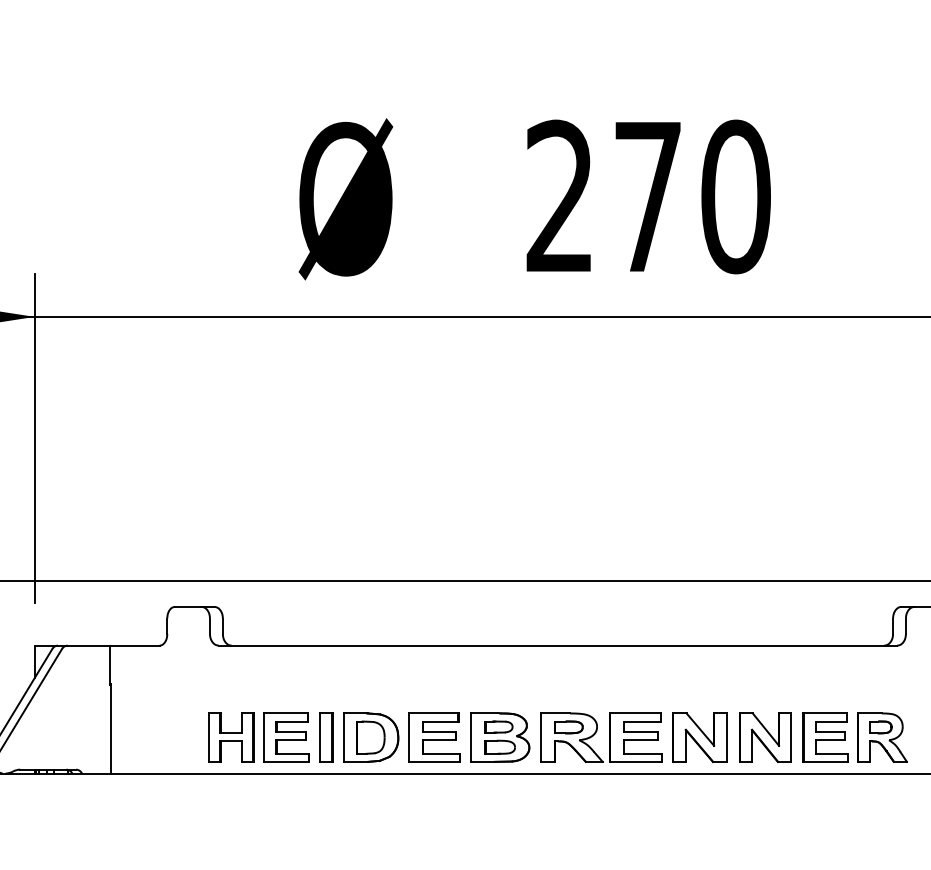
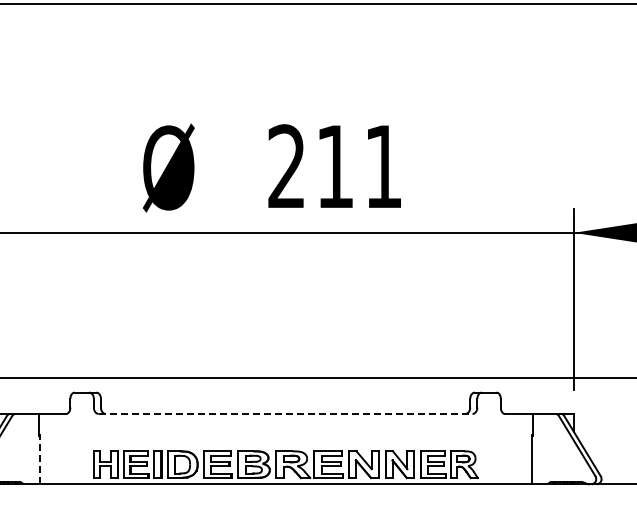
text: (692, 196) -> (359, 166), 270 -> 211
line: (557, 644) -> (285, 413), solid -> dashed
line: (111, 728) -> (39, 459), solid -> dashed

